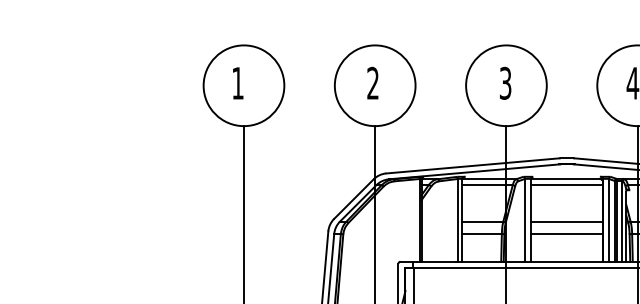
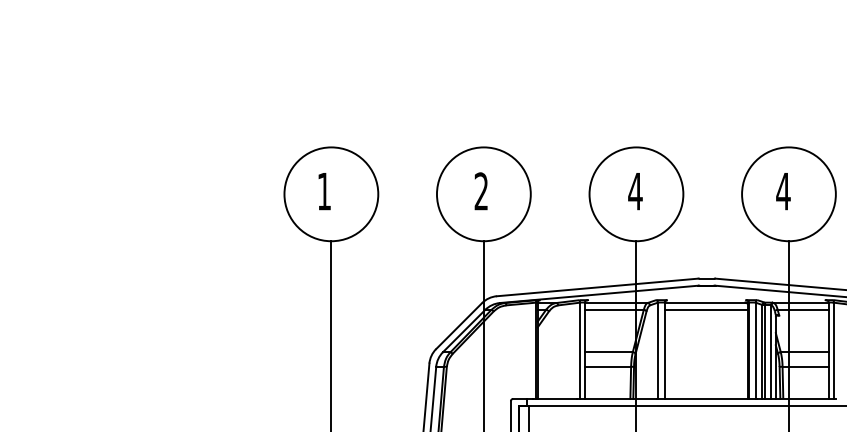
text: (505, 83) -> (635, 191), 3 -> 4
line: (566, 221) -> (706, 352), removed
line: (566, 233) -> (706, 366), removed

